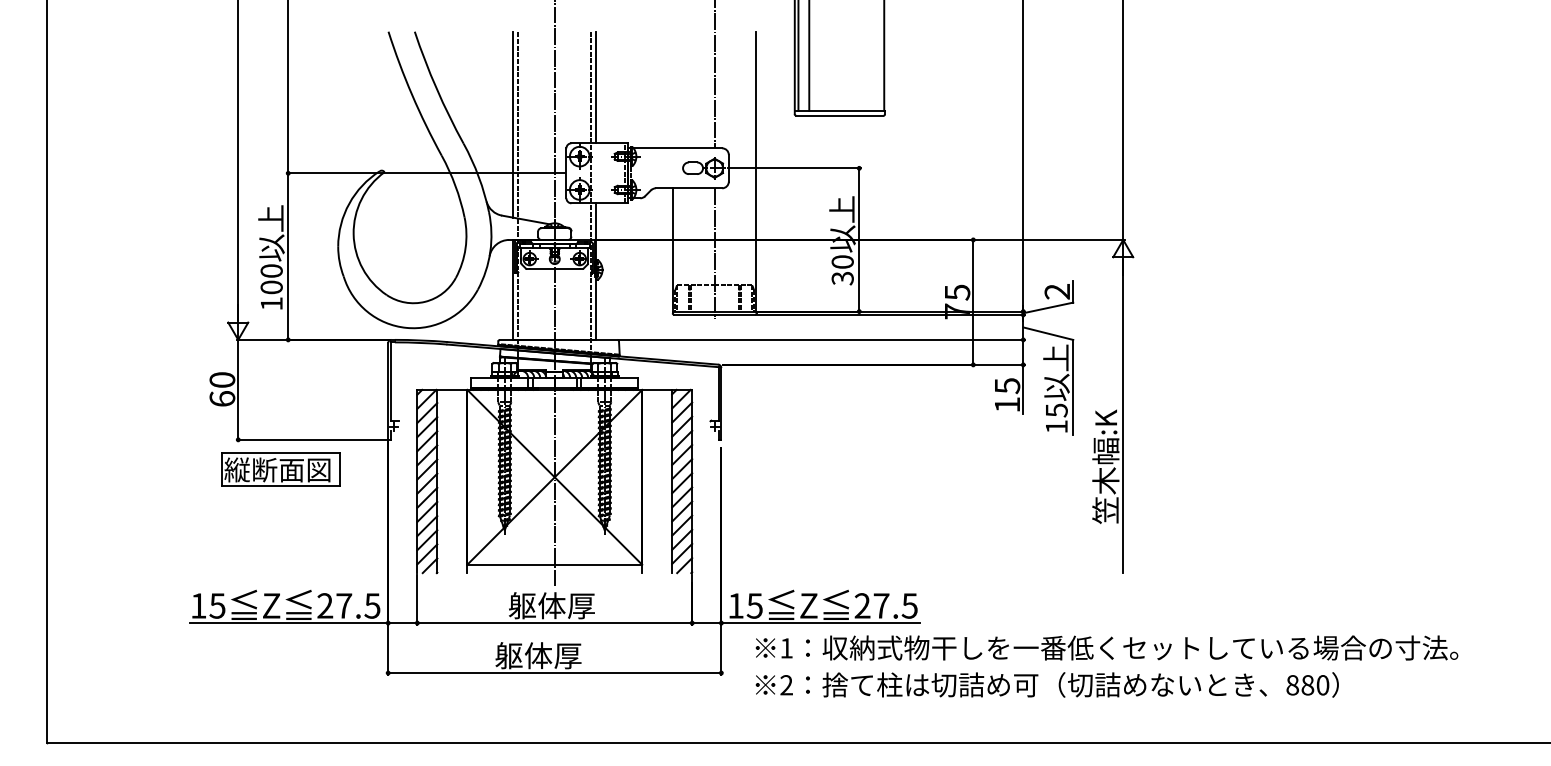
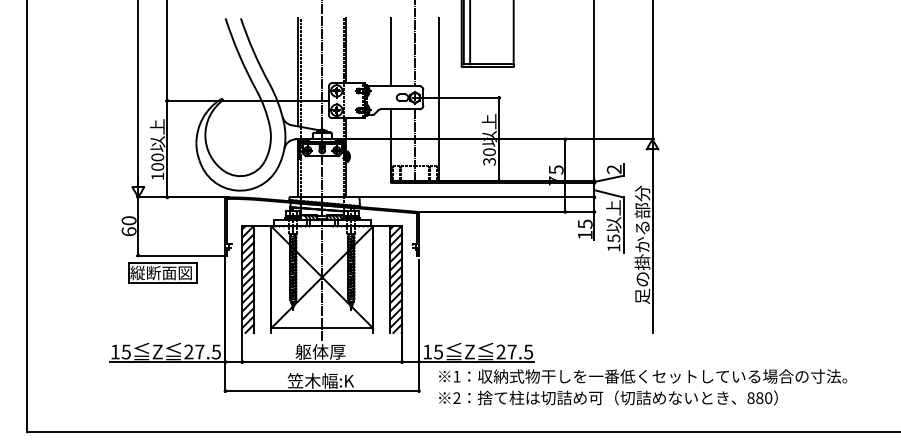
line: (672, 90) -> (390, 52), added
text: (1105, 420) -> (642, 244), 笠木幅:K -> 足の掛かる部分
text: (553, 654) -> (321, 380), 躯体厚 -> 笠木幅:K

